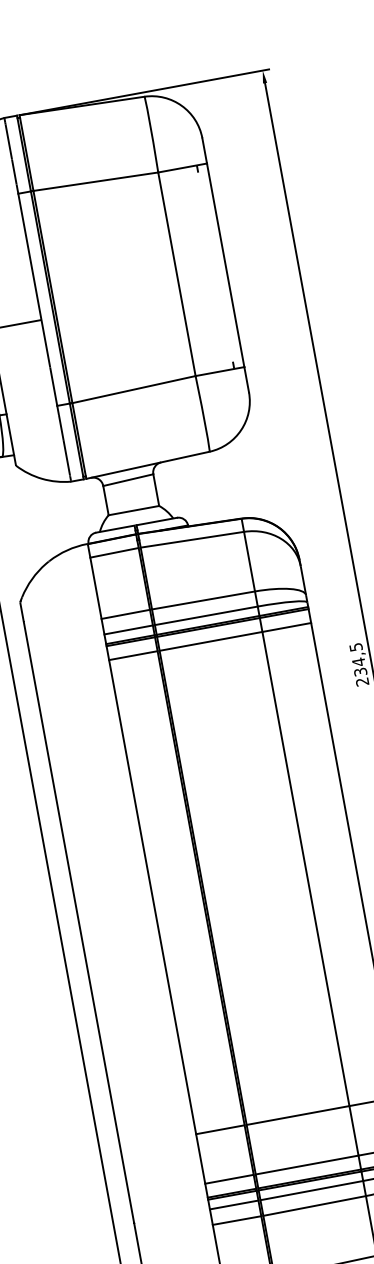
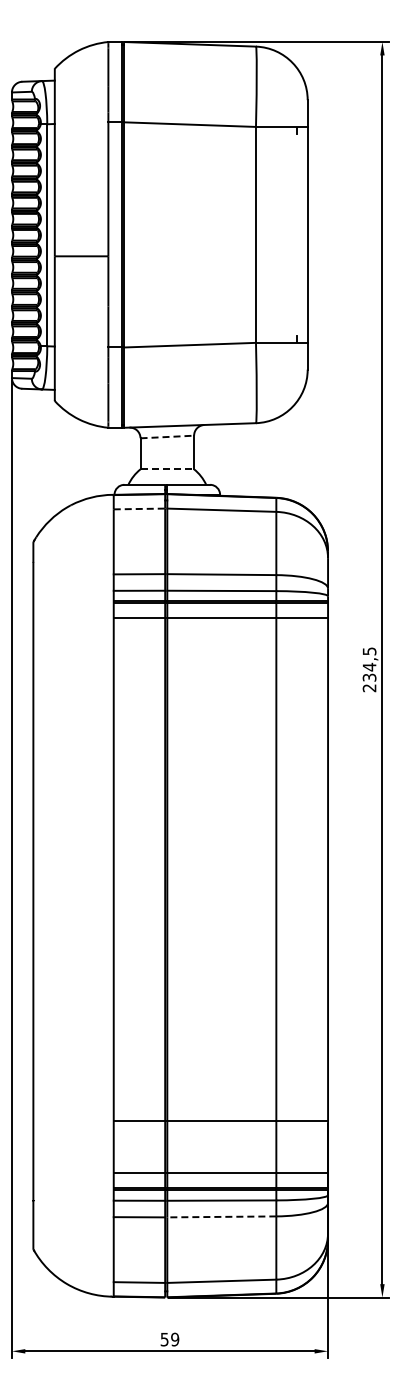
line: (128, 480) -> (167, 437), solid -> dashed
line: (134, 510) -> (167, 469), solid -> dashed
line: (114, 552) -> (139, 508), solid -> dashed
line: (314, 1205) -> (221, 1216), solid -> dashed

